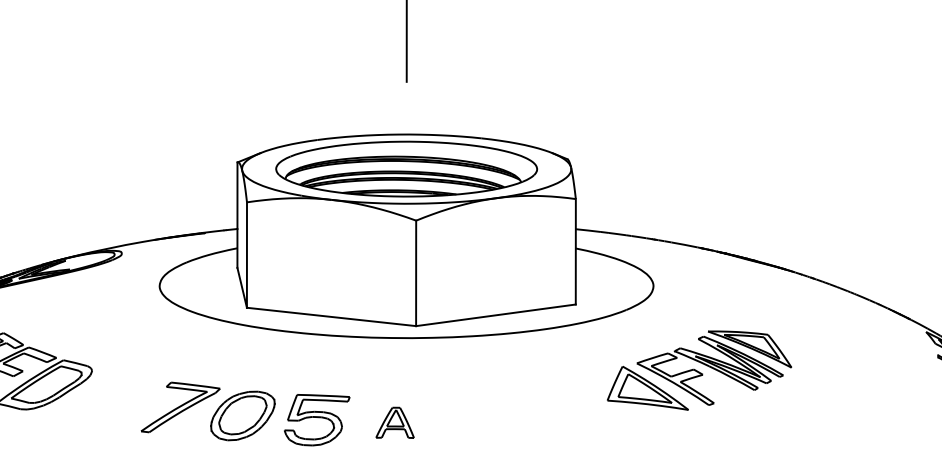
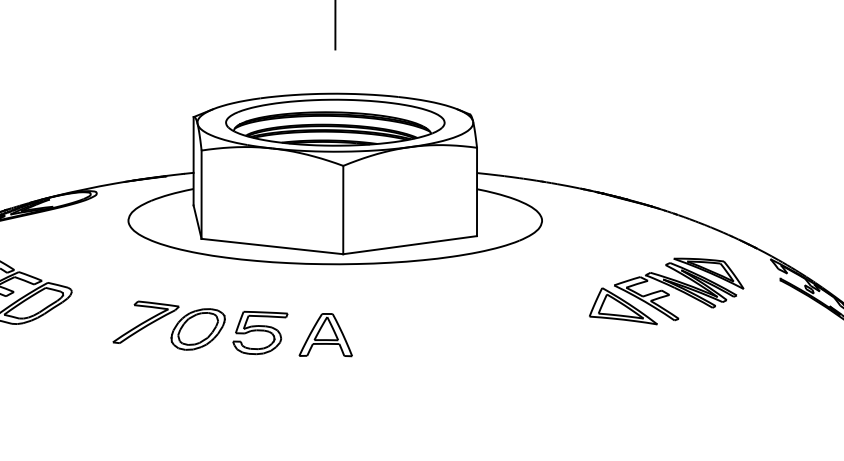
part: (699, 370) -> (666, 291), moved
part: (394, 423) -> (325, 335), size x1.67

